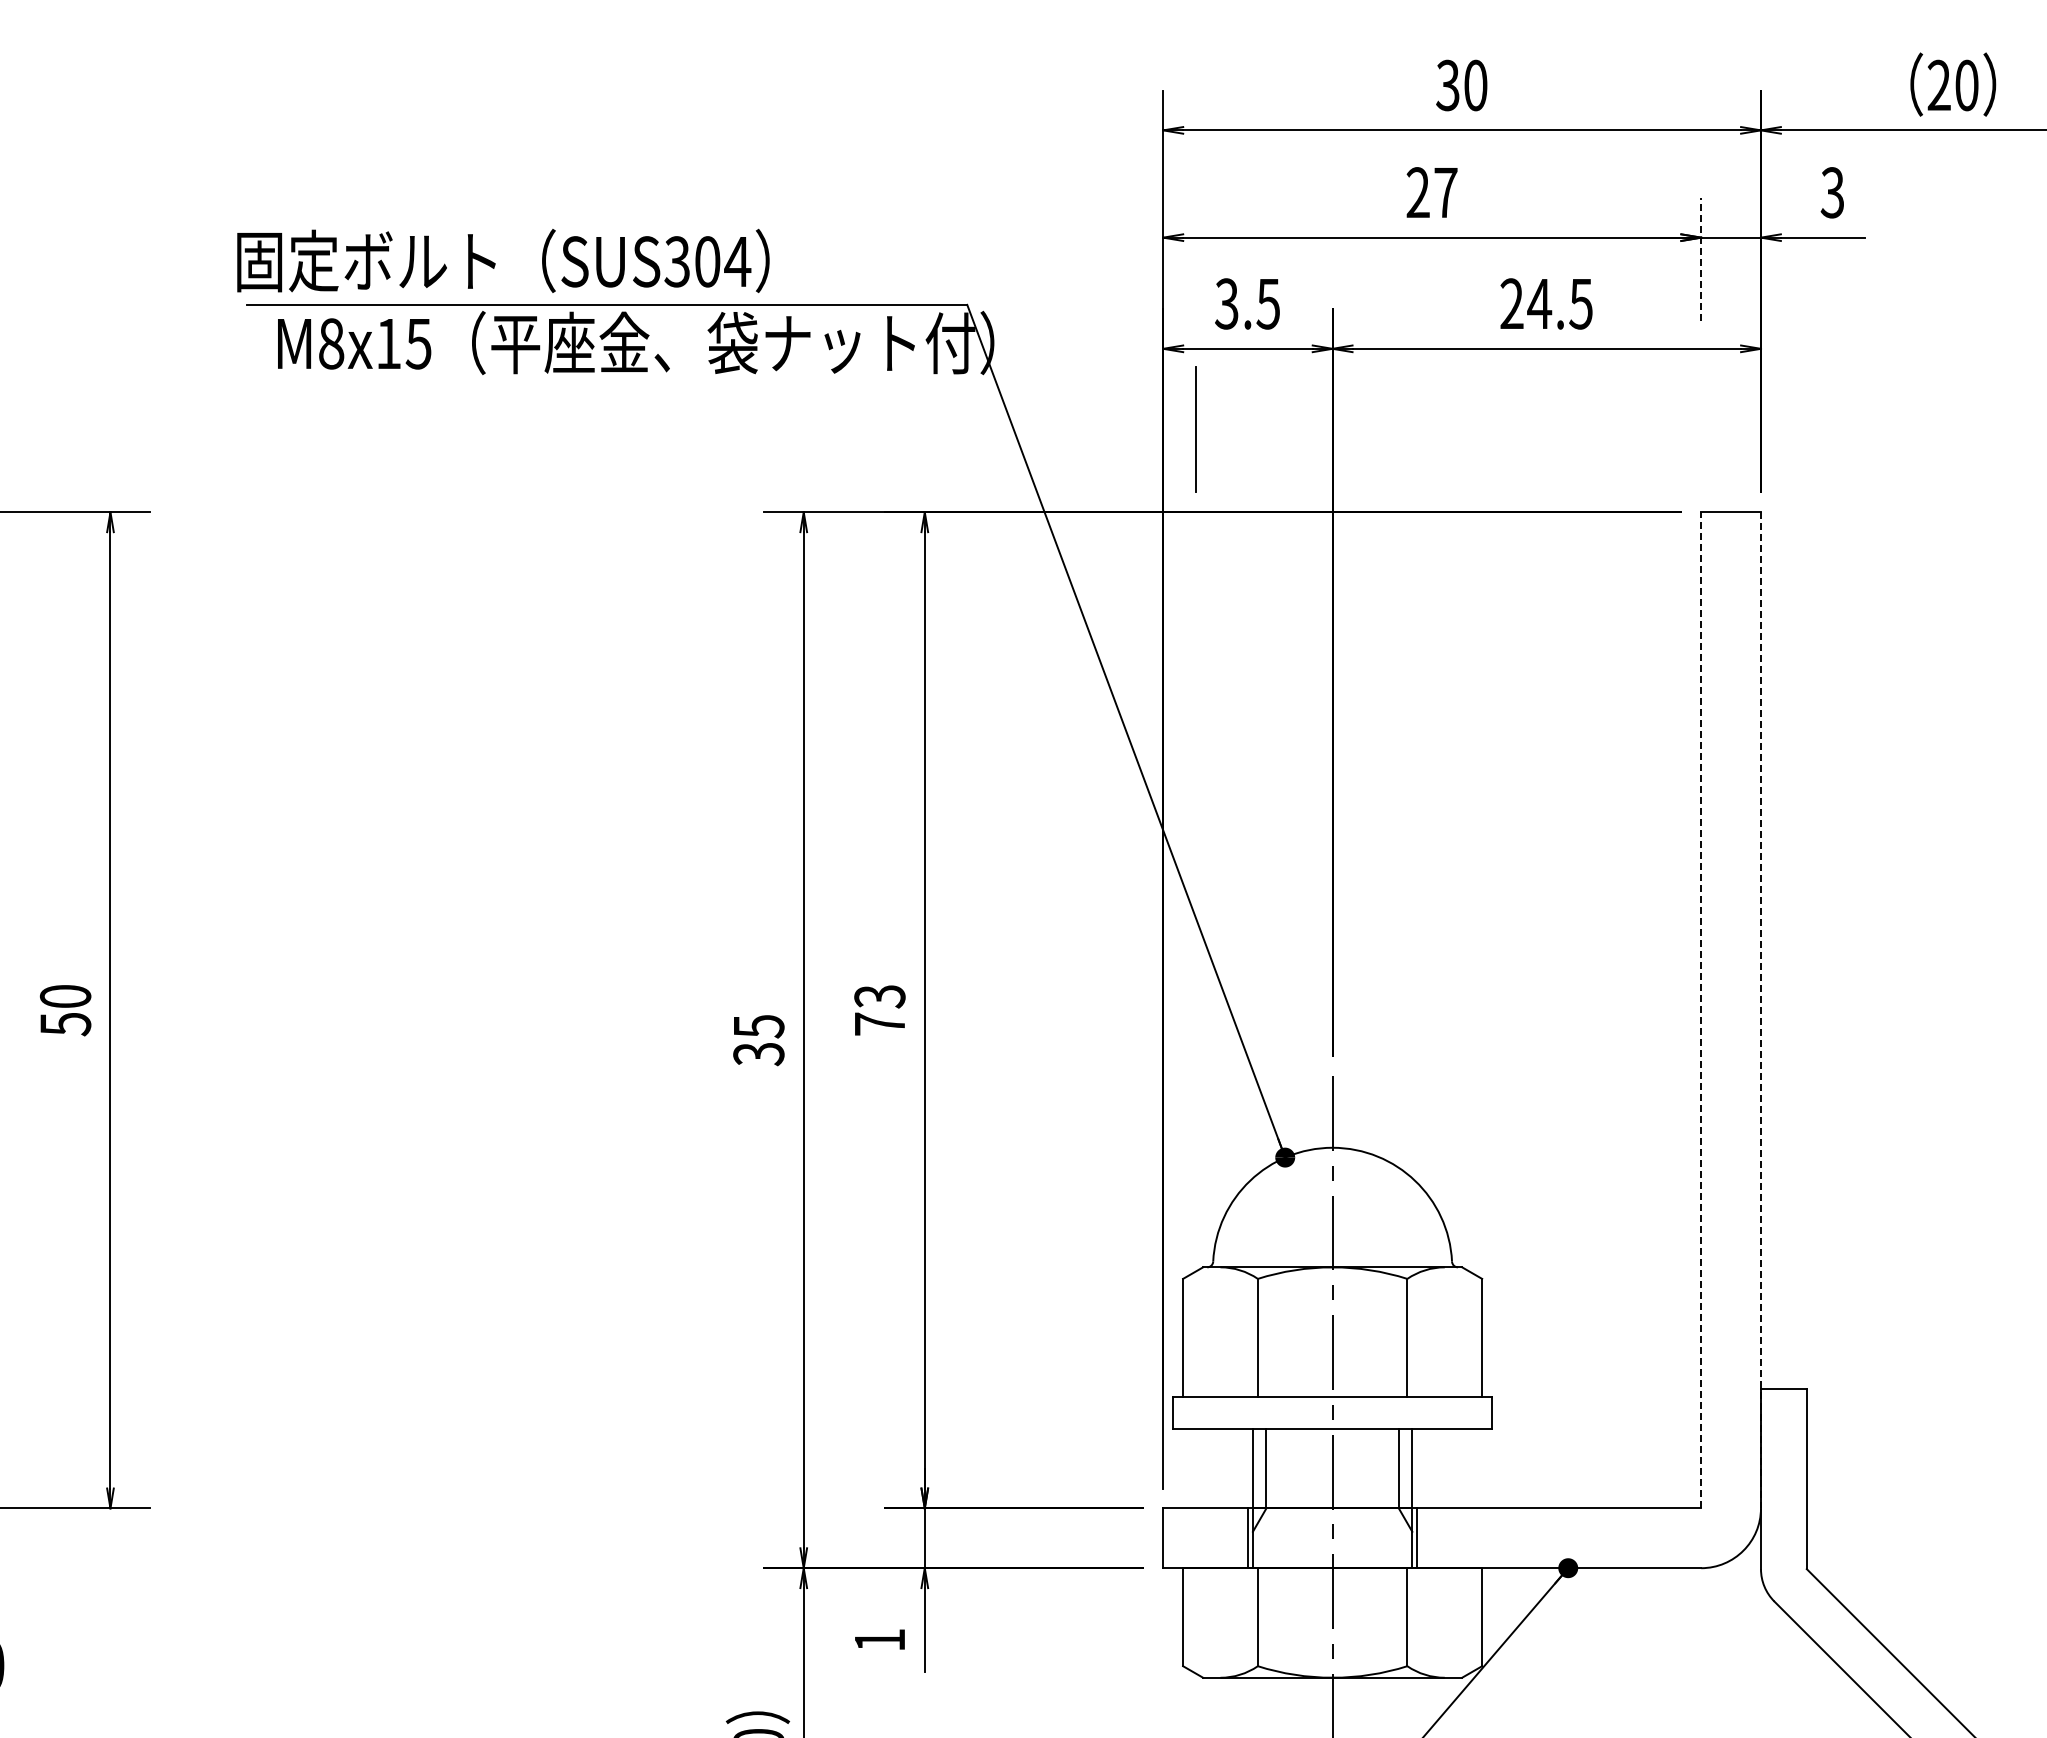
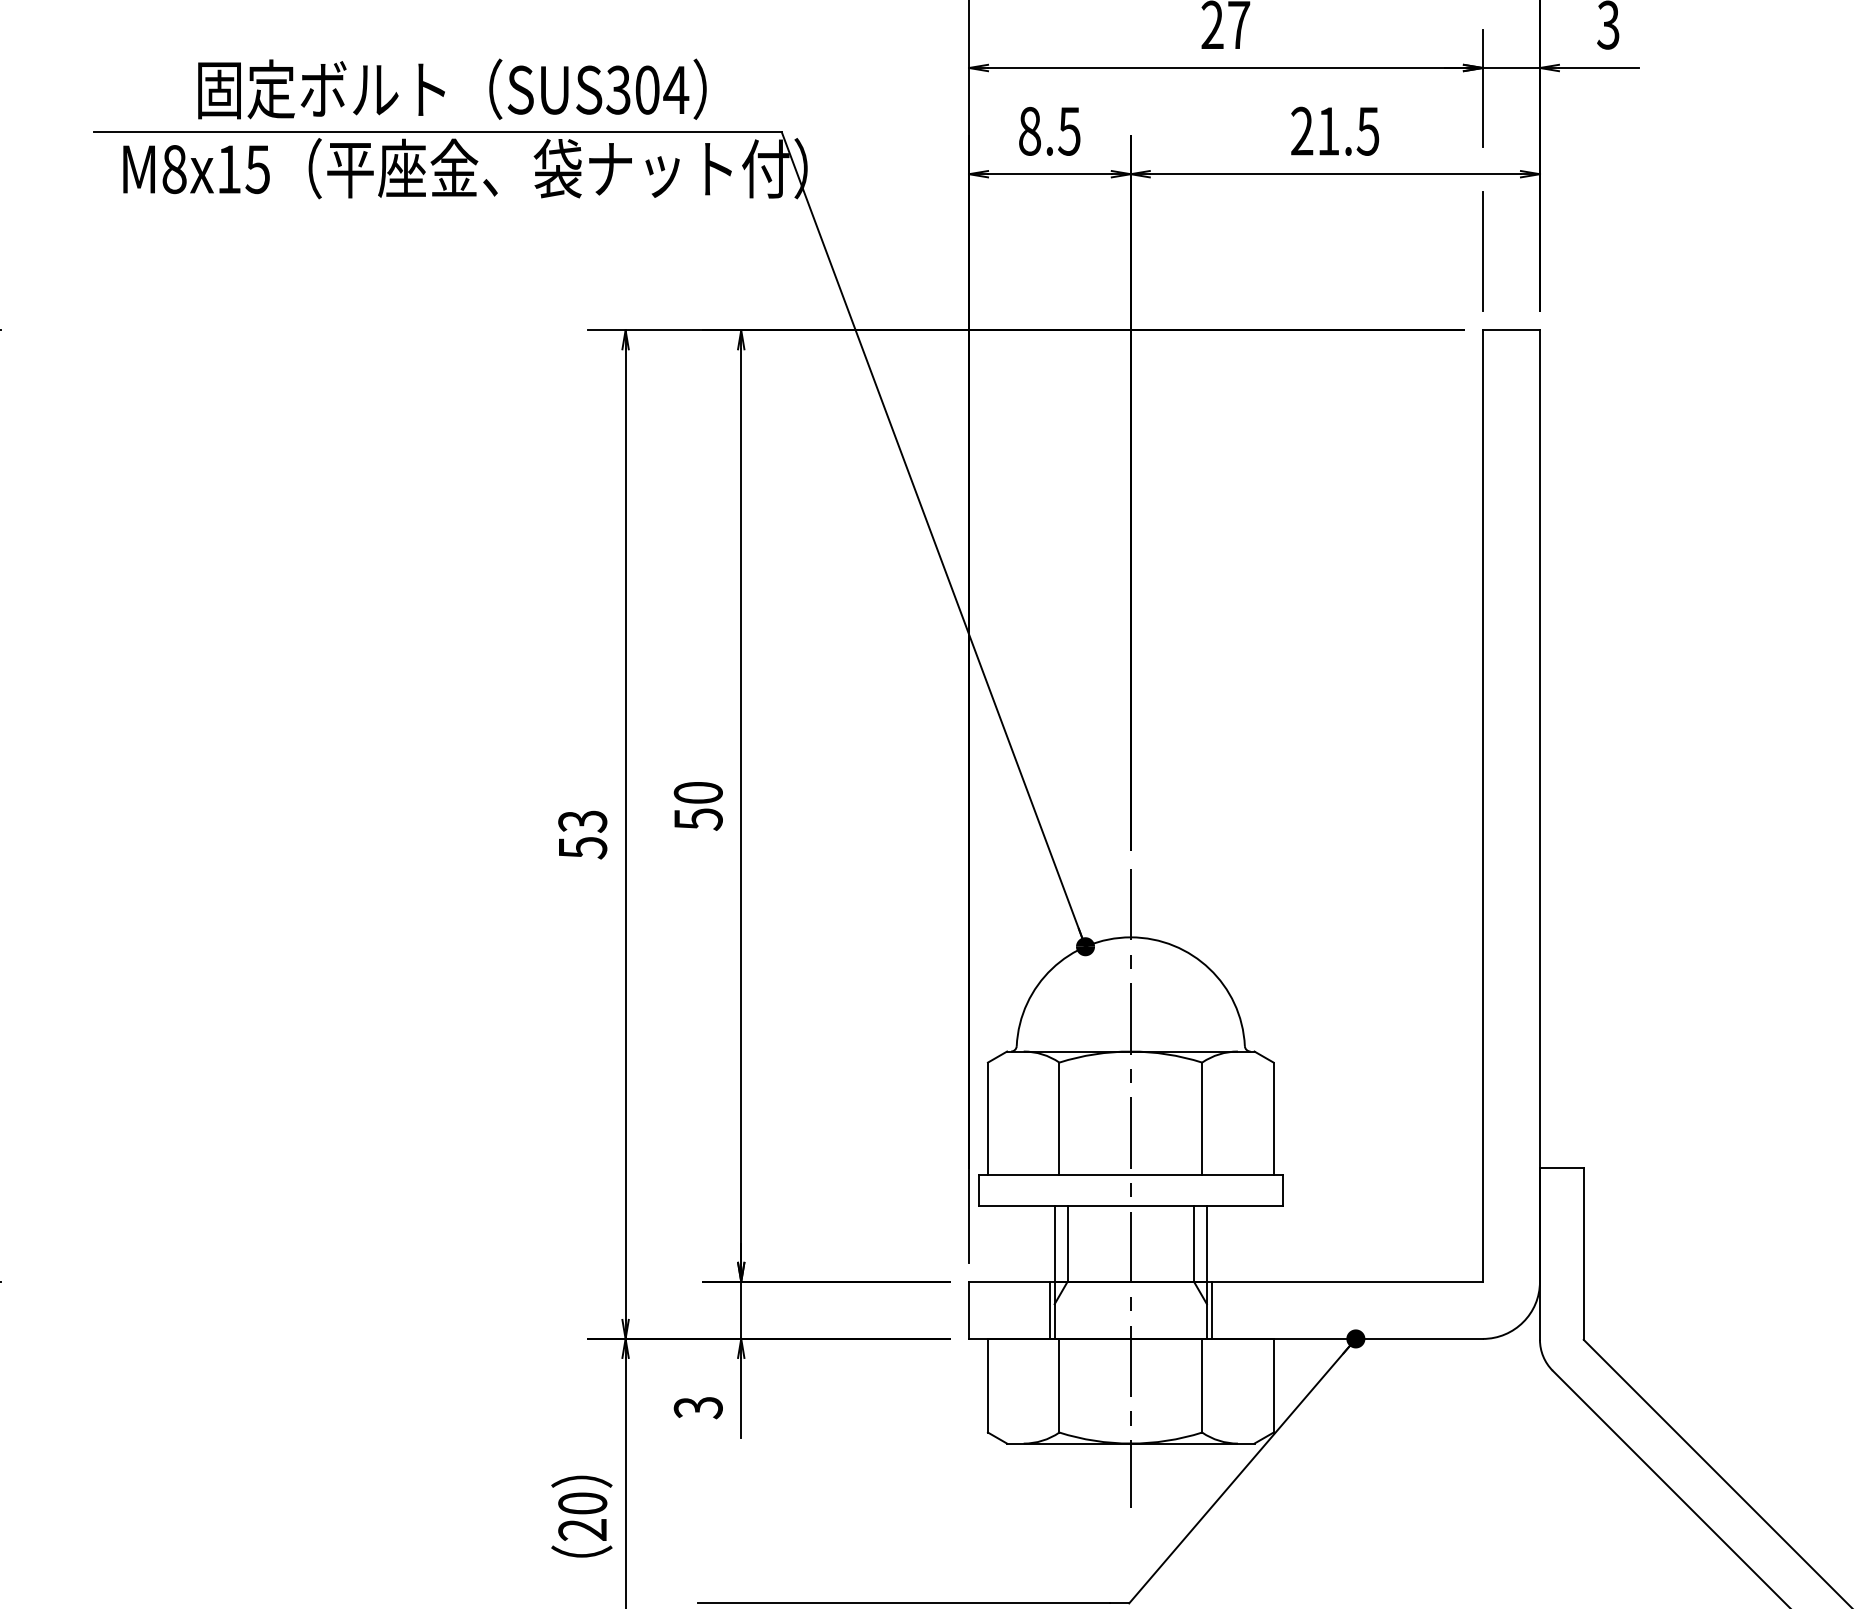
line: (1701, 259) -> (1483, 88), dashed -> solid
text: (503, 260) -> (452, 88), moved
text: (1226, 303) -> (1029, 130), 3.5 -> 8.5
text: (1539, 303) -> (1328, 130), 24.5 -> 21.5
line: (1195, 429) -> (1482, 251), moved
line: (1701, 1009) -> (1483, 805), dashed -> solid
text: (879, 1010) -> (697, 806), 73 -> 50
line: (1760, 1010) -> (1539, 806), dashed -> solid
text: (758, 1040) -> (582, 834), 35 -> 53
text: (879, 1640) -> (697, 1408), 1 -> 3

